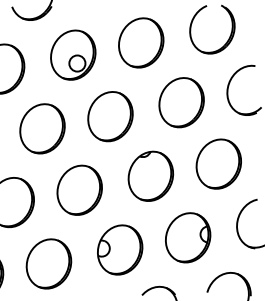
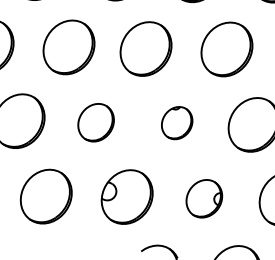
part: (150, 175) -> (176, 122), size x0.6
part: (79, 189) -> (96, 121), size x0.7
part: (188, 237) -> (204, 198), size x0.7

